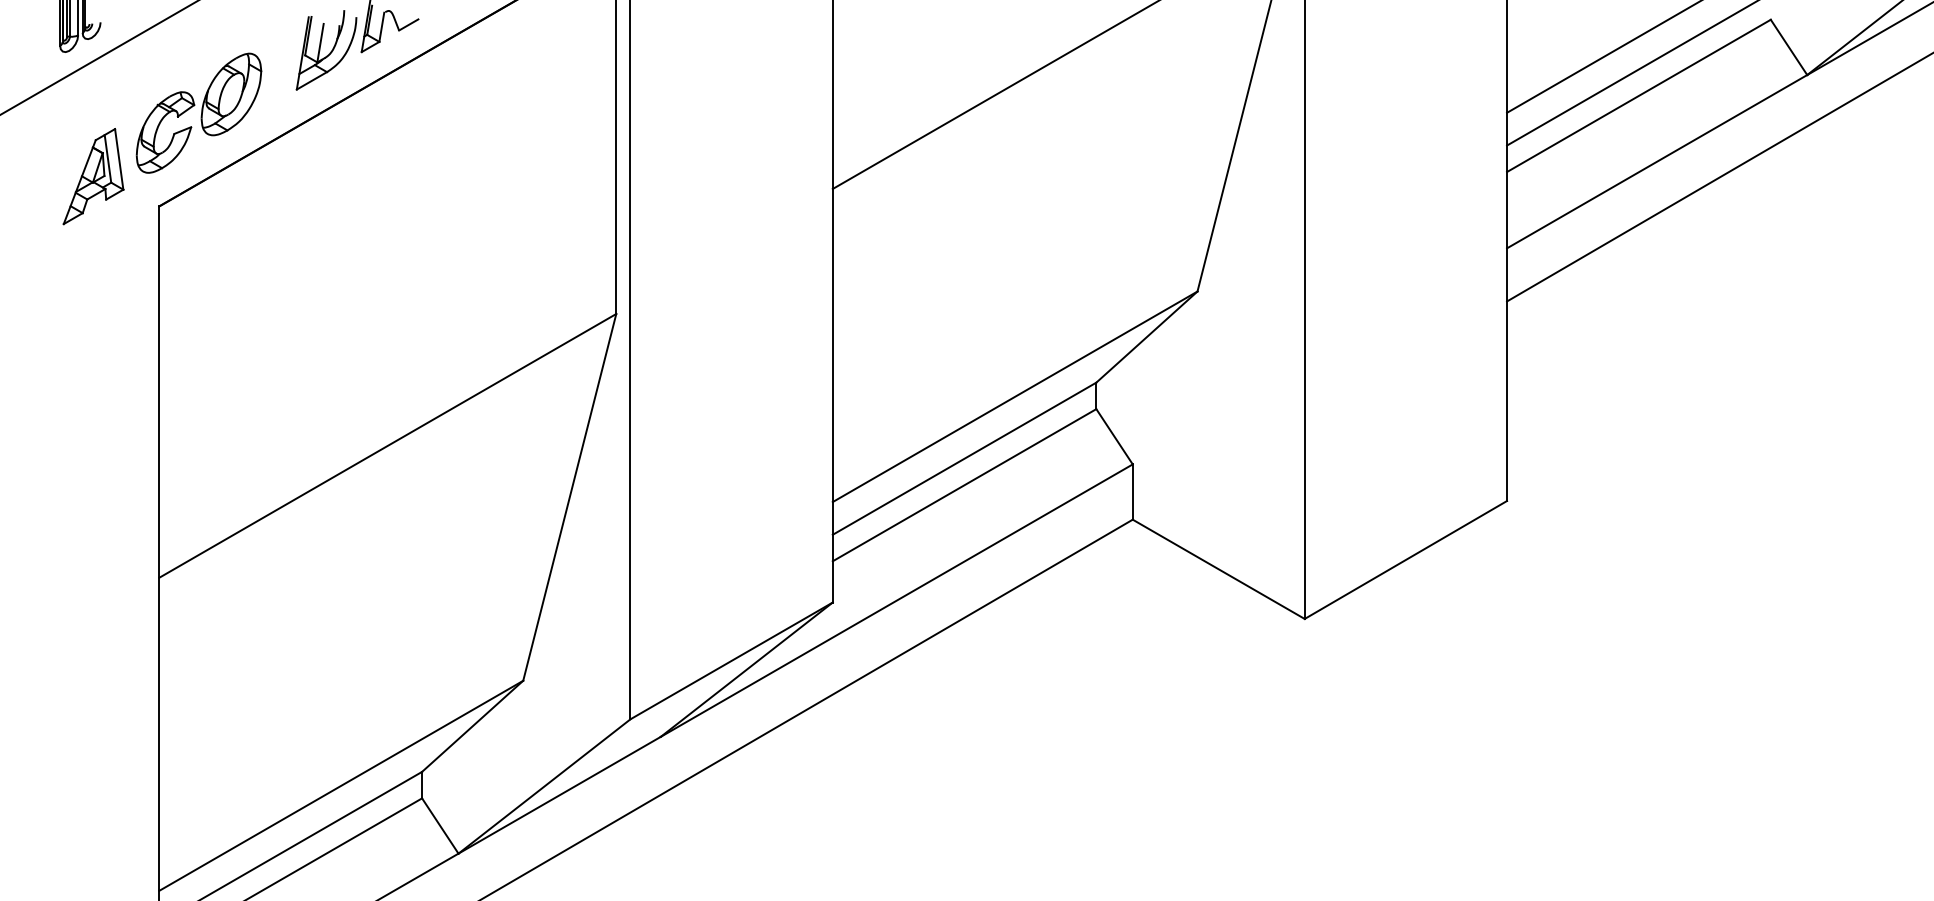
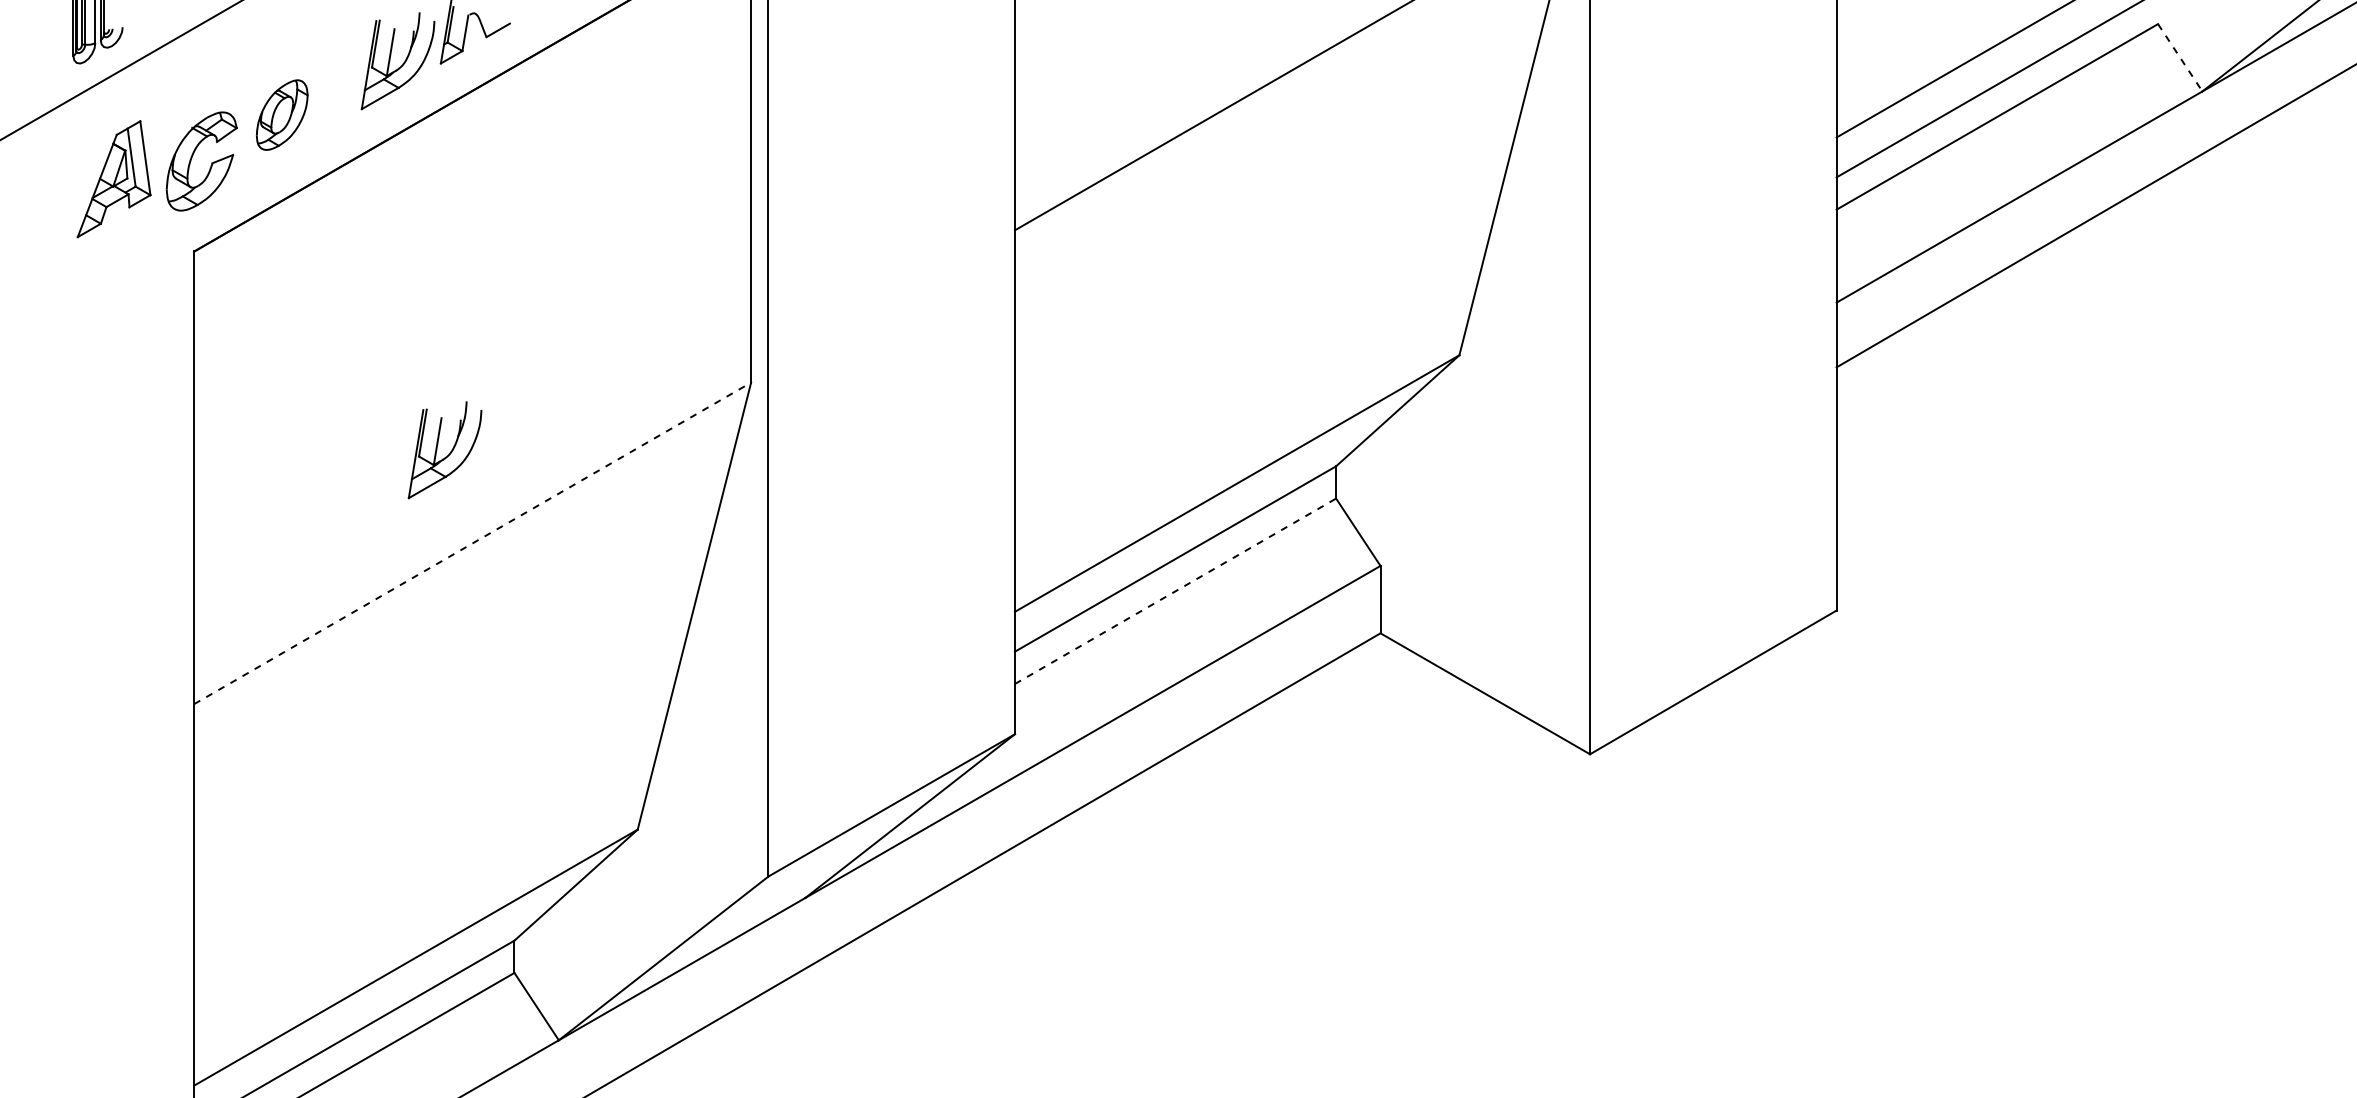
line: (1789, 47) -> (2180, 58), solid -> dashed
part: (231, 93) -> (282, 114), size x0.7
part: (93, 176) -> (113, 179), moved
part: (364, 369) -> (444, 450), added
line: (387, 445) -> (472, 543), solid -> dashed
line: (964, 485) -> (1175, 591), solid -> dashed

